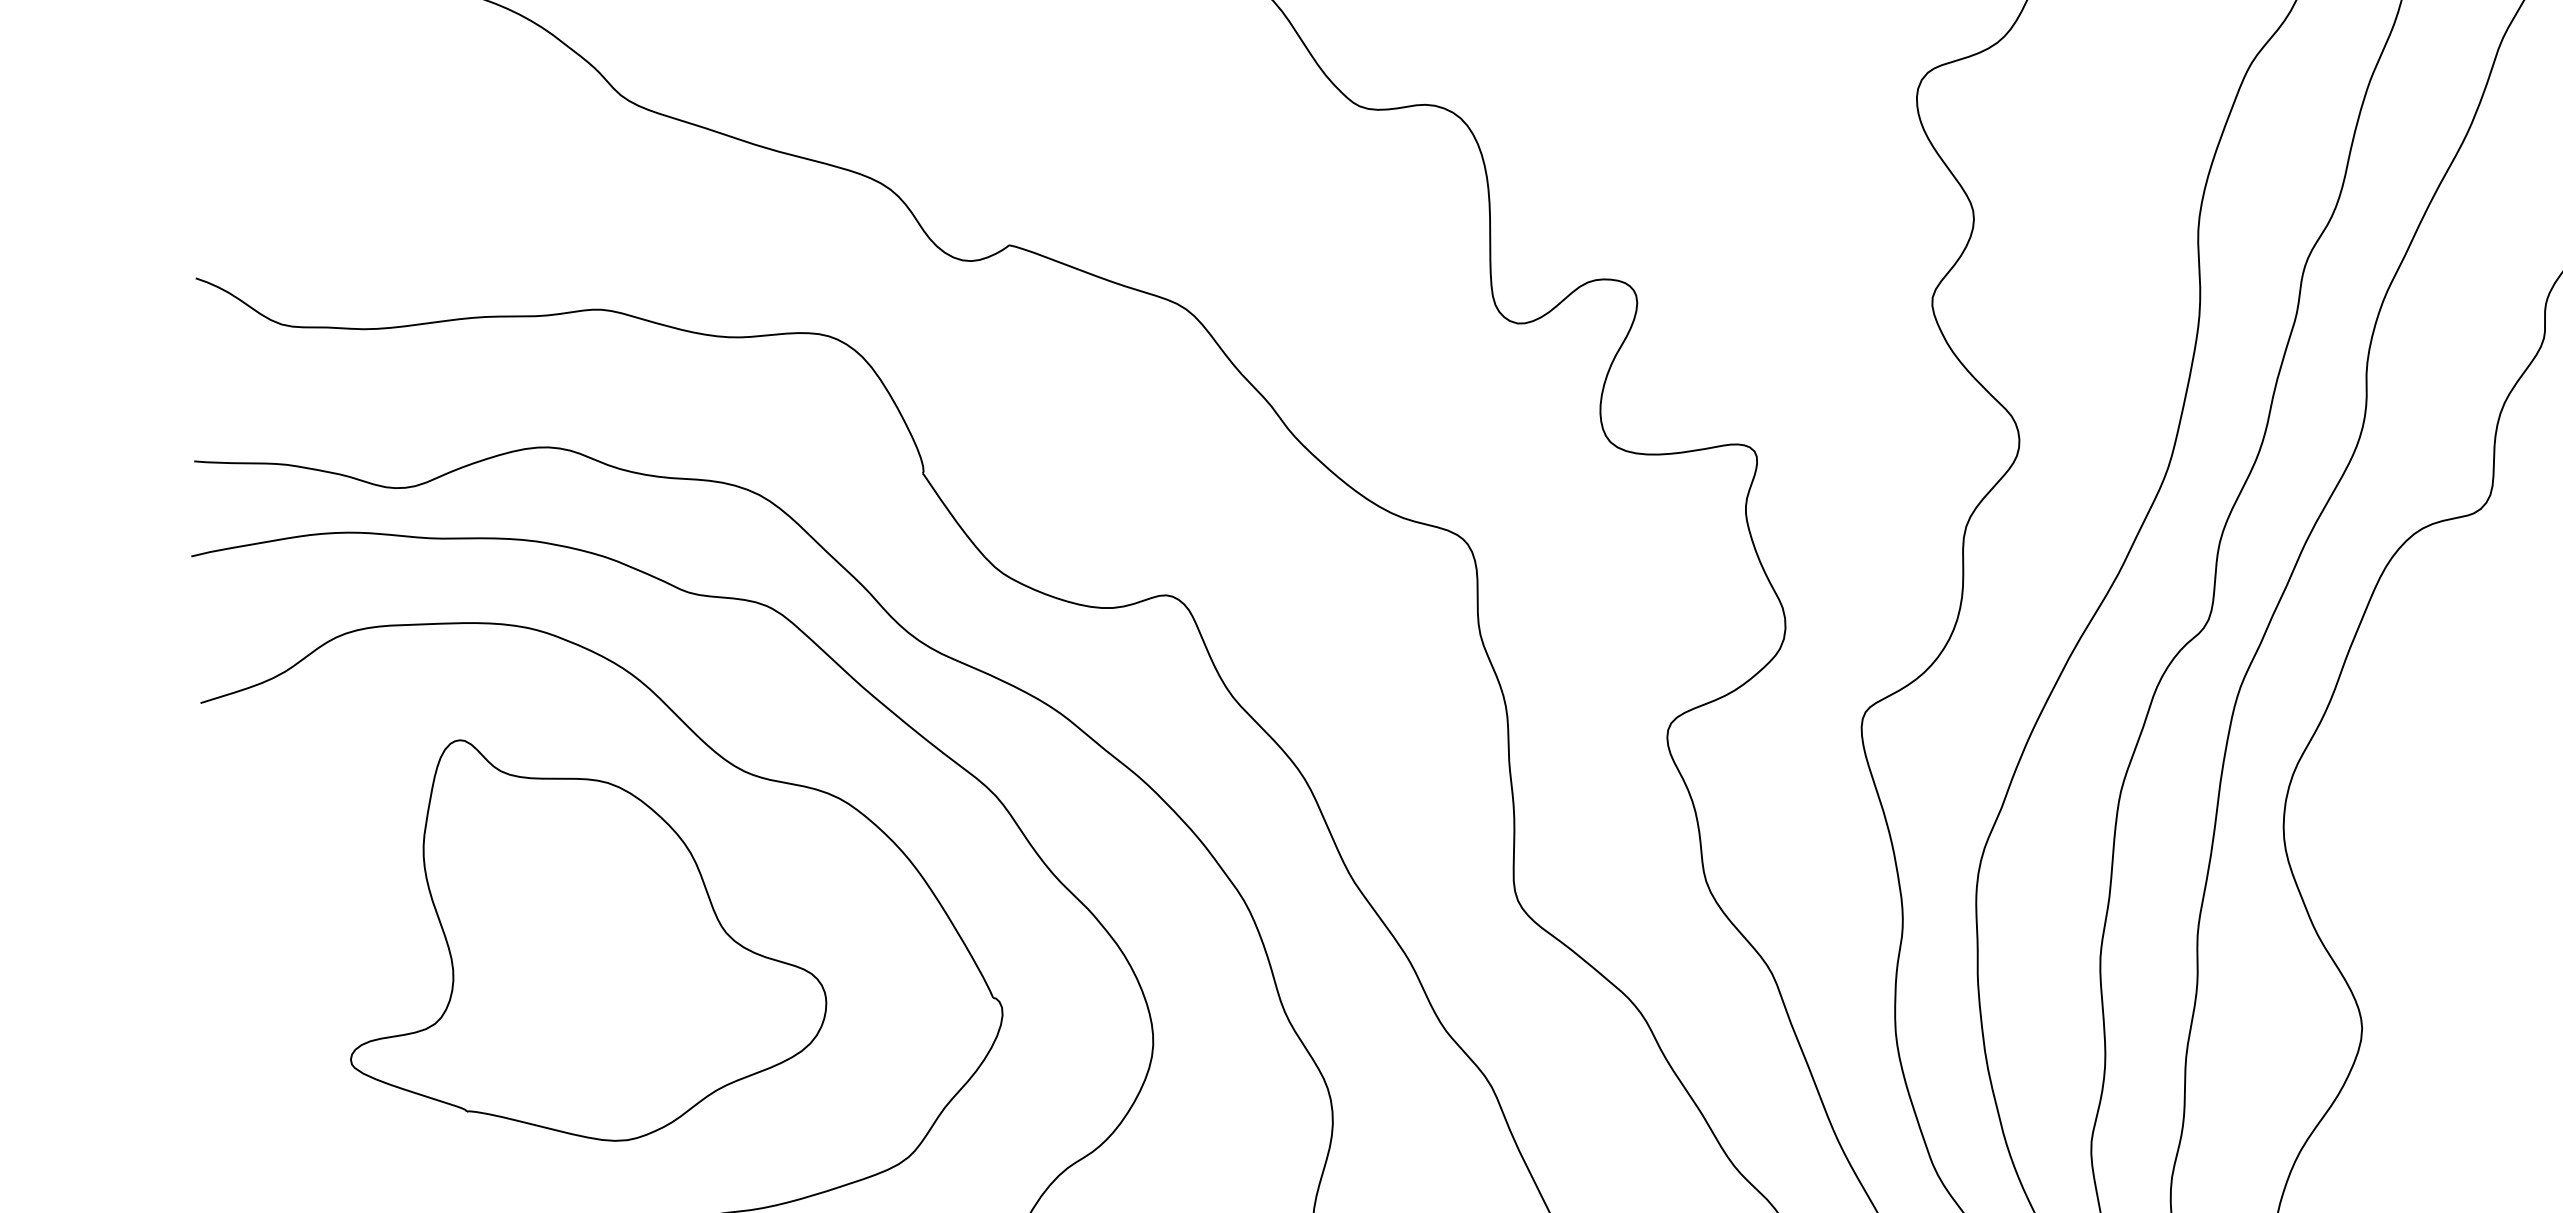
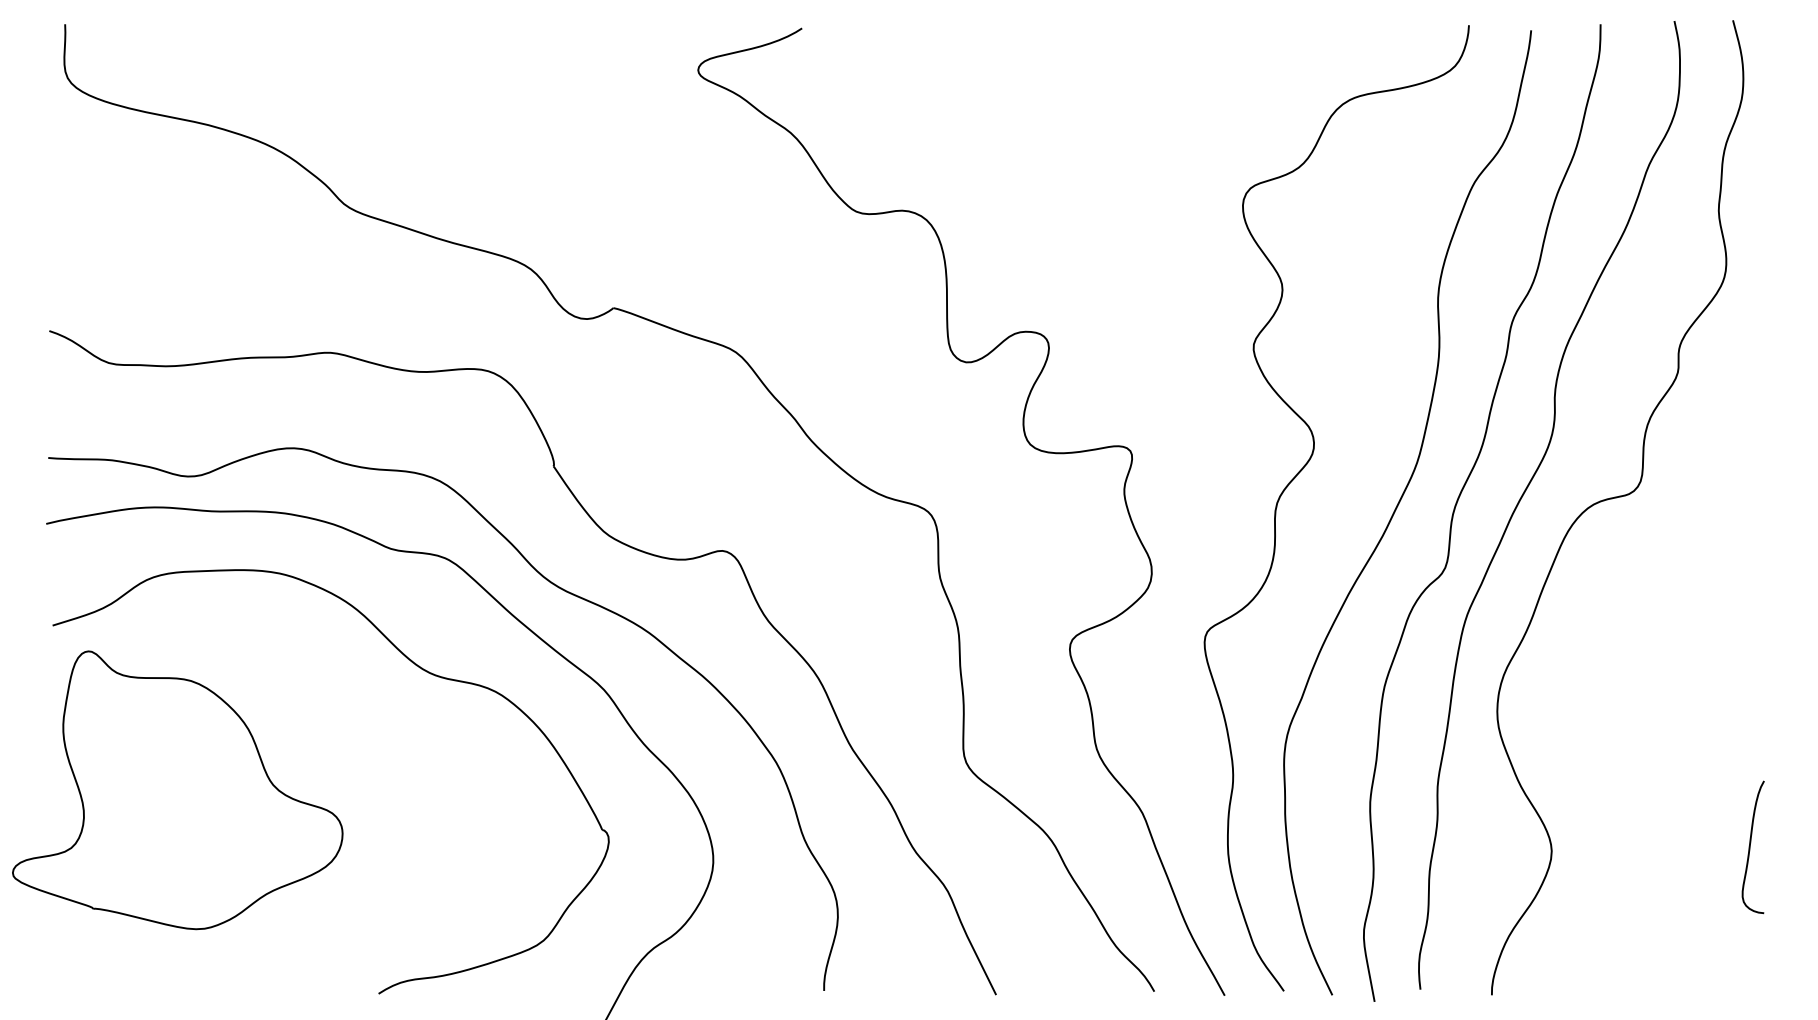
part: (588, 940) -> (177, 790), moved

